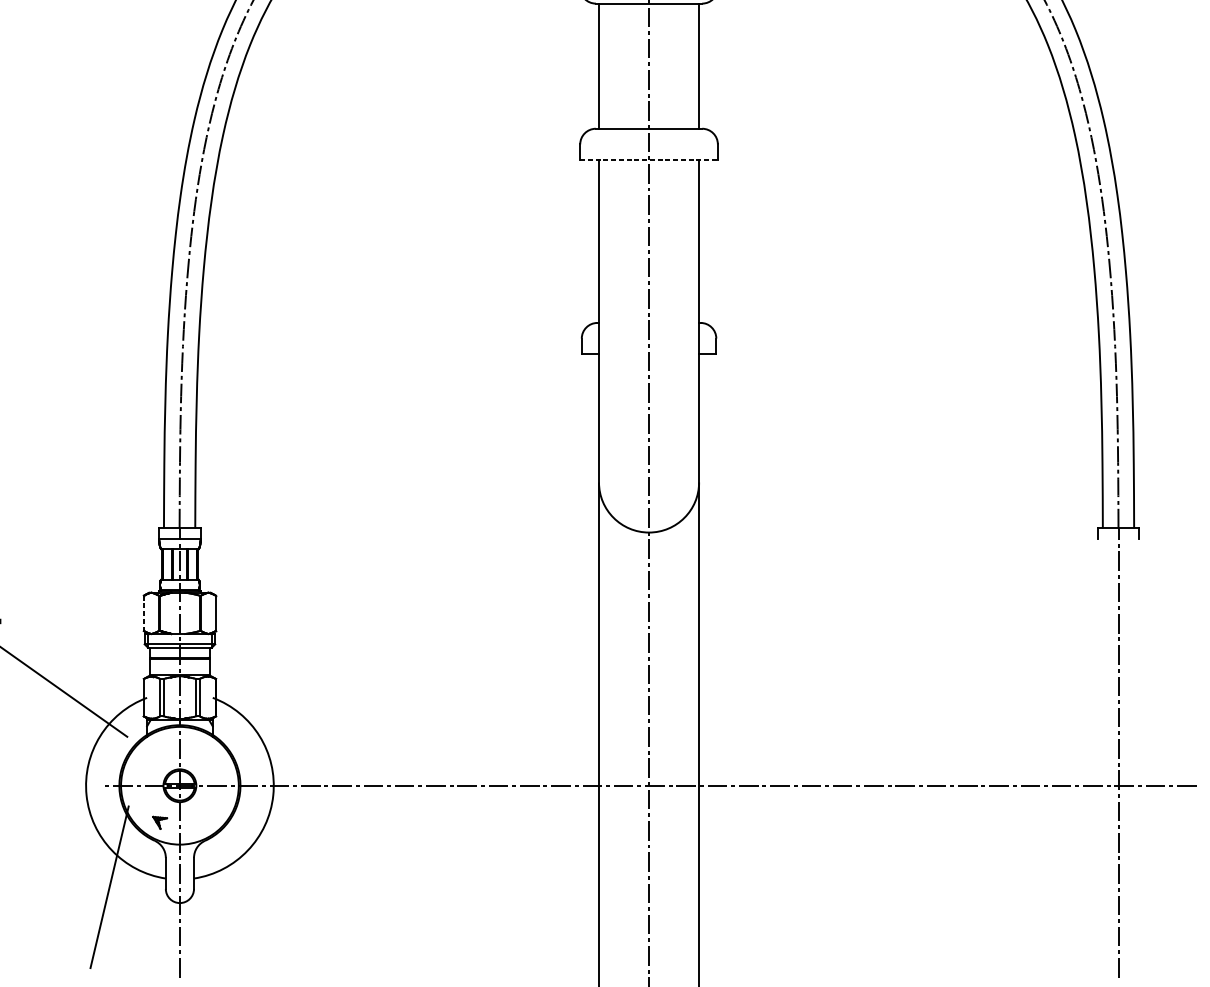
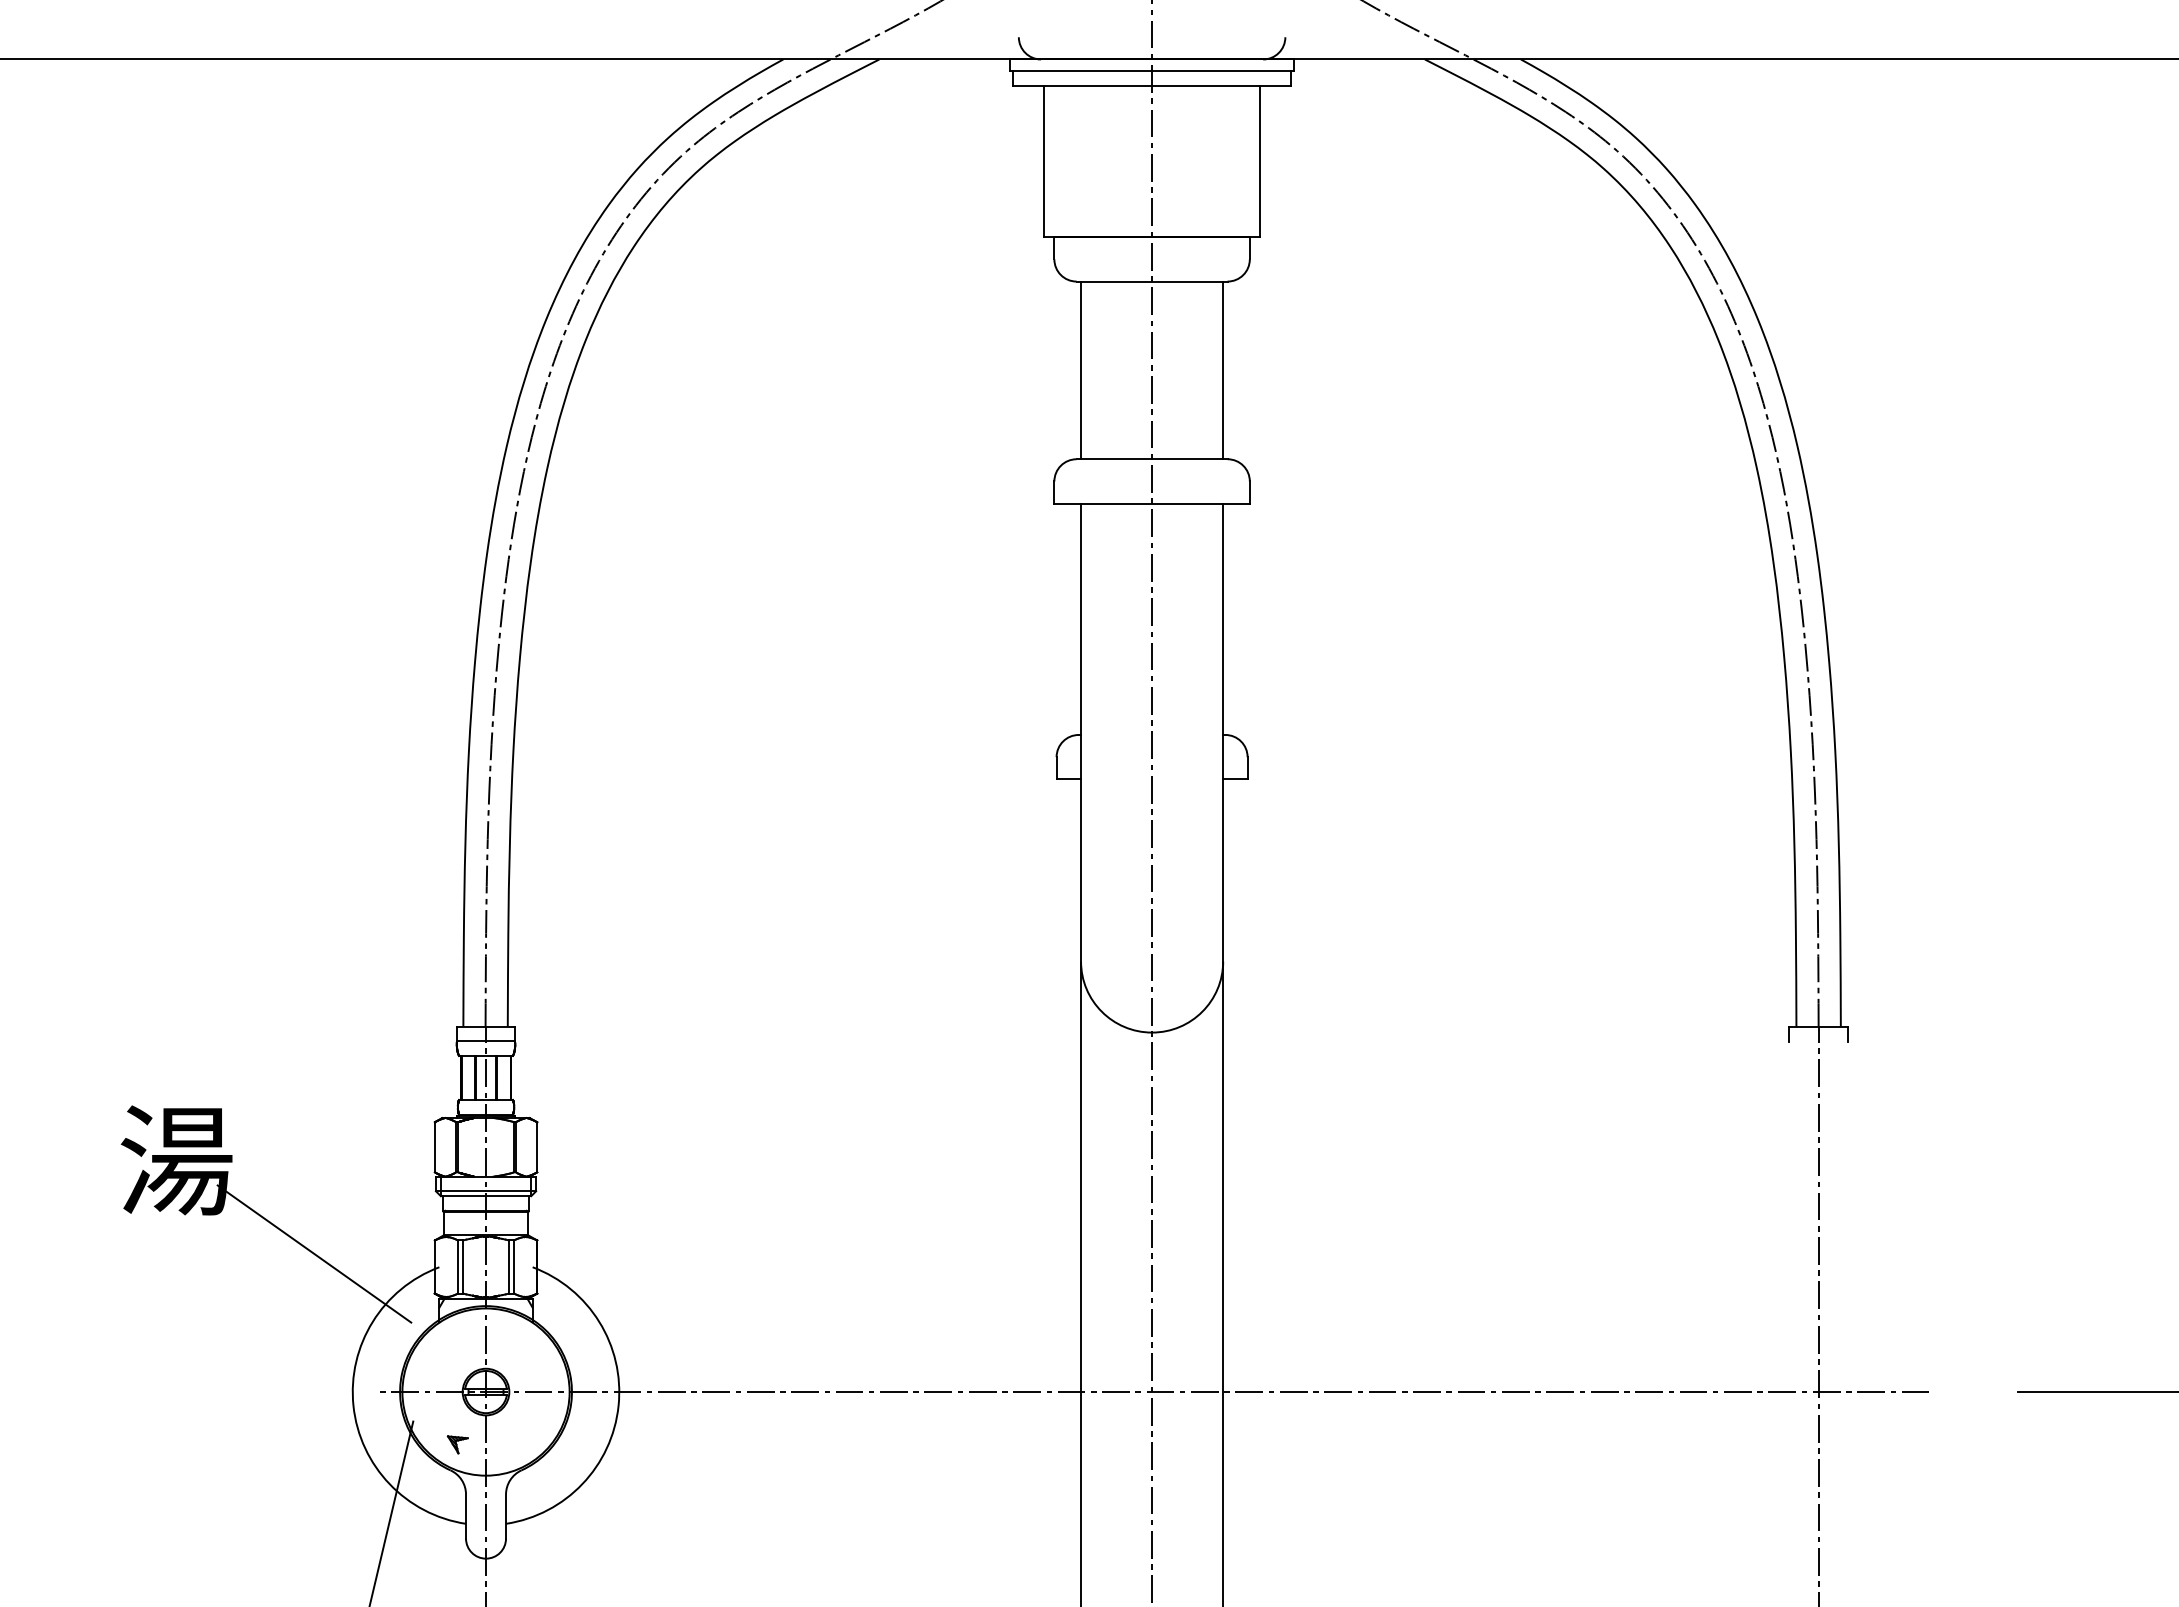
line: (649, 159) -> (1152, 503), dashed -> solid
line: (143, 613) -> (434, 1147), dashed -> solid

